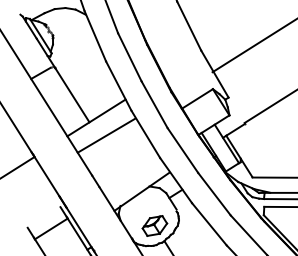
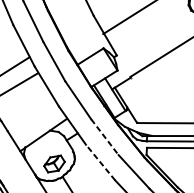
line: (214, 194) -> (104, 137), solid -> dashed
line: (209, 223) -> (100, 161), solid -> dashed

